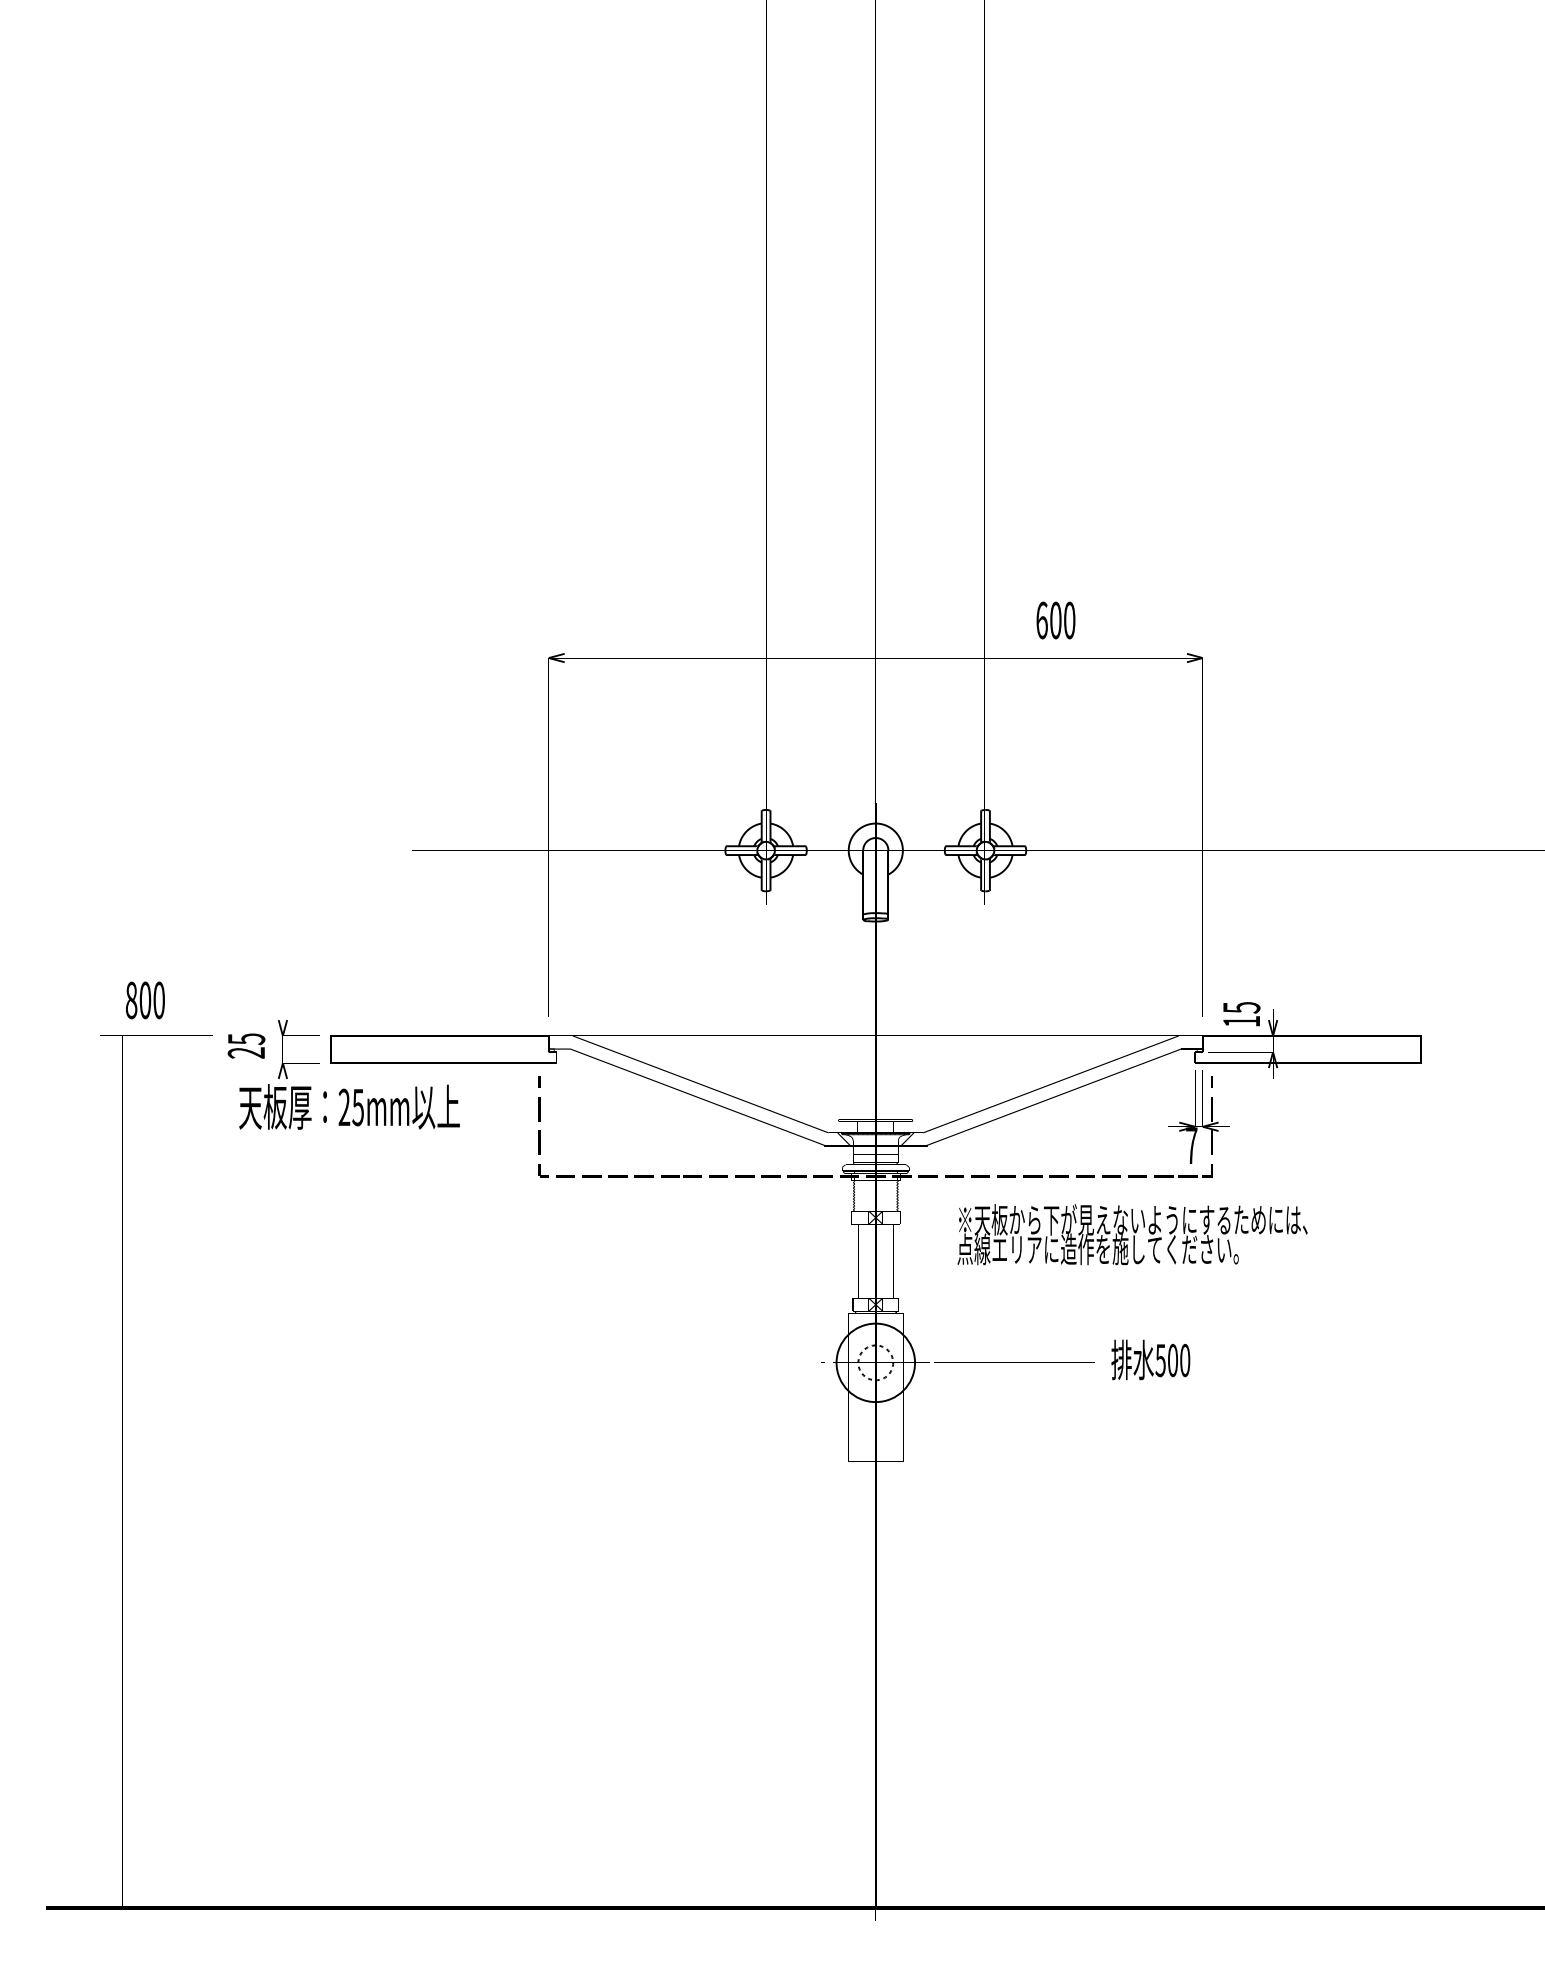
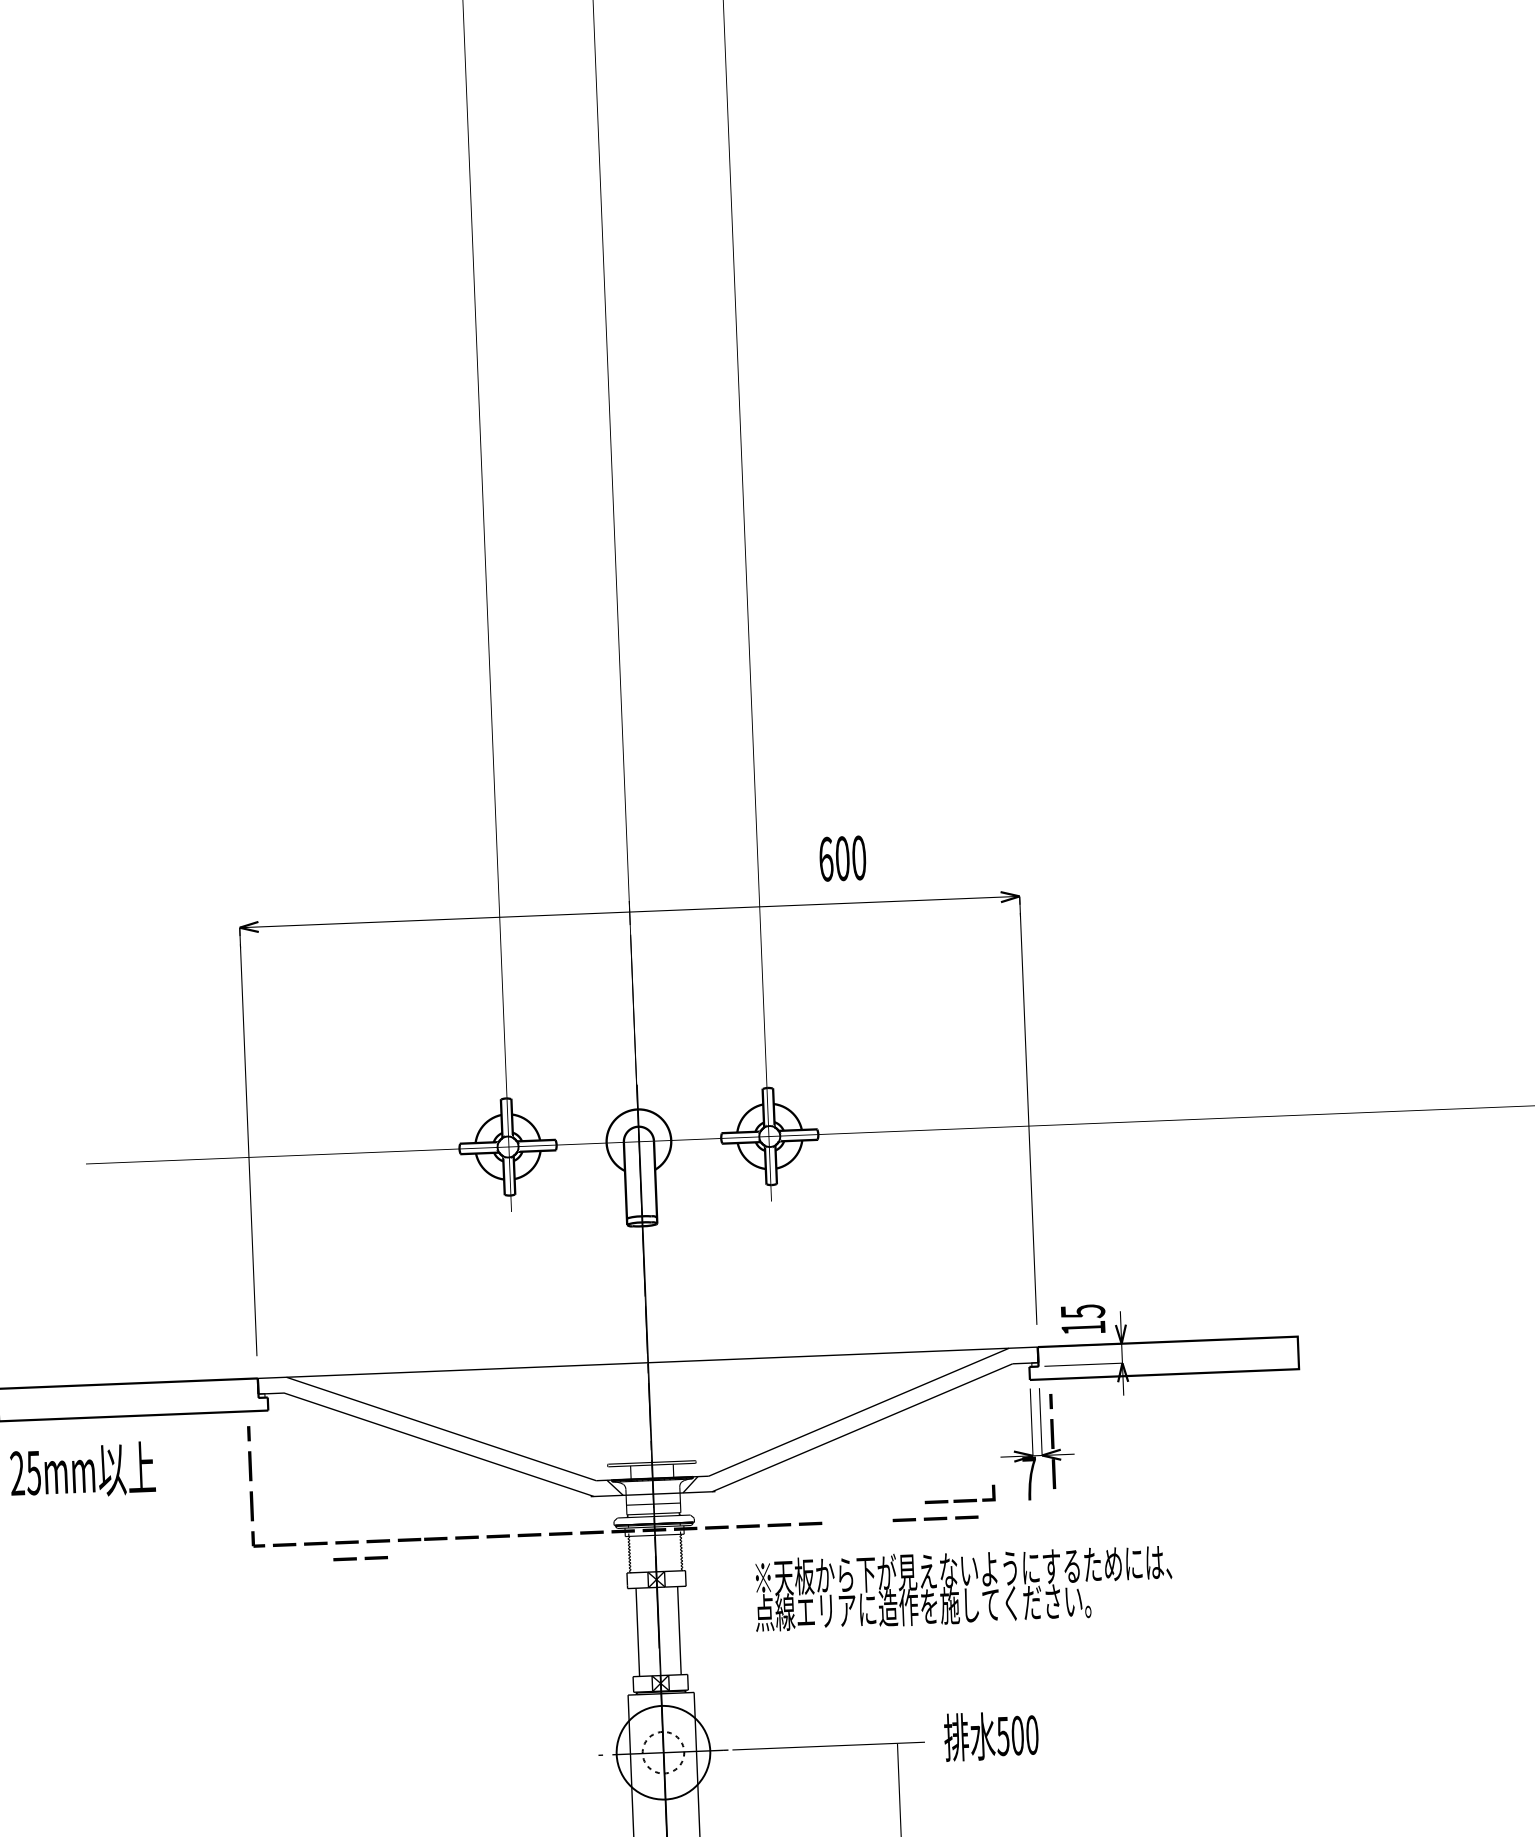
part: (1183, 1170) -> (959, 1494), moved
line: (1042, 1176) -> (356, 1559), moved

